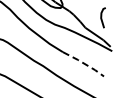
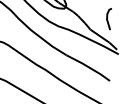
line: (84, 63) -> (89, 67), dashed -> solid

